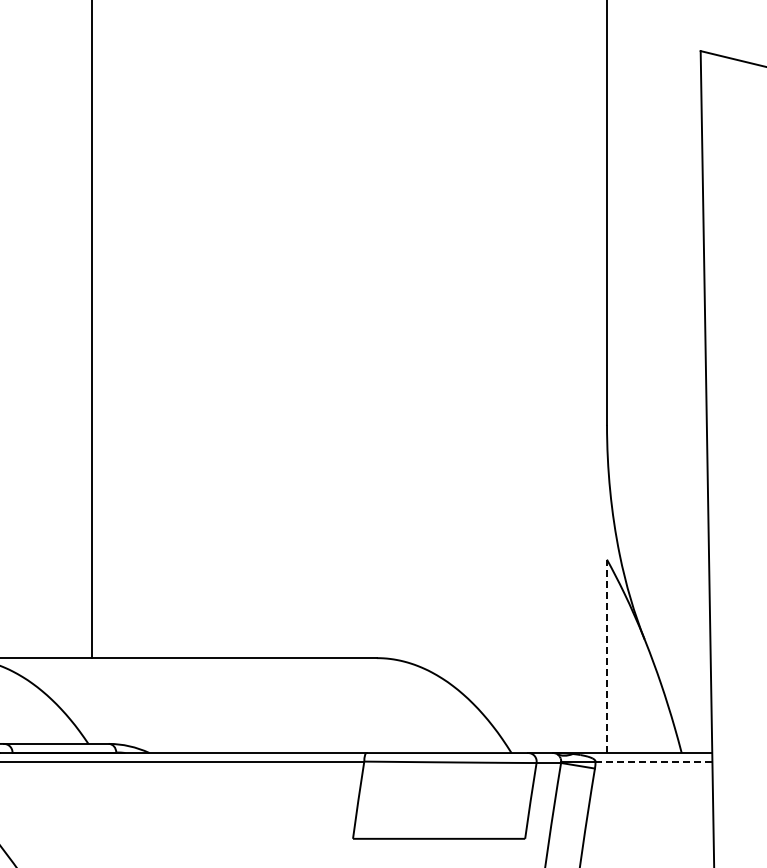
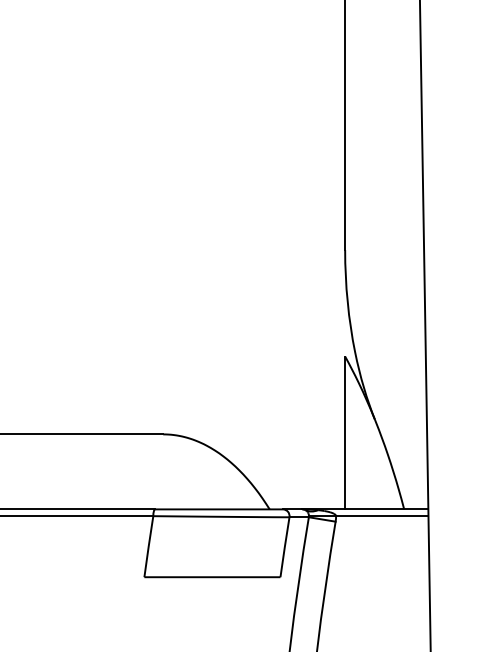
line: (607, 656) -> (345, 433), dashed -> solid
line: (653, 761) -> (381, 516), dashed -> solid

